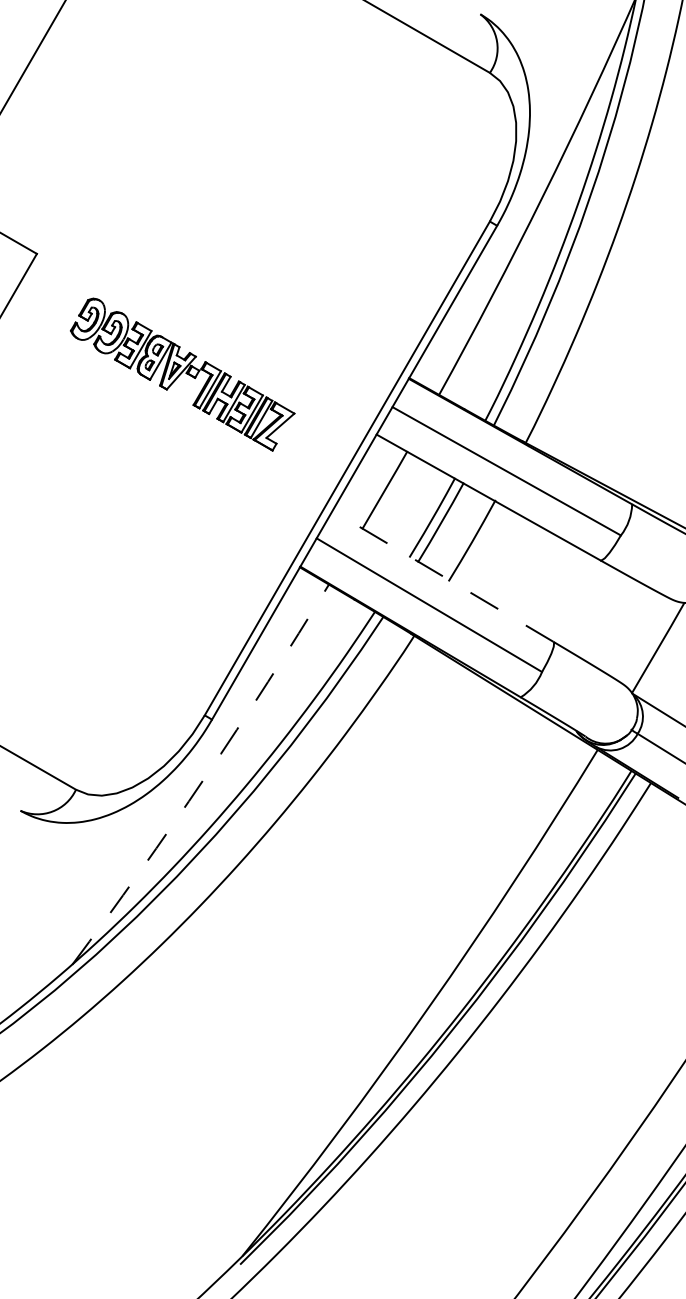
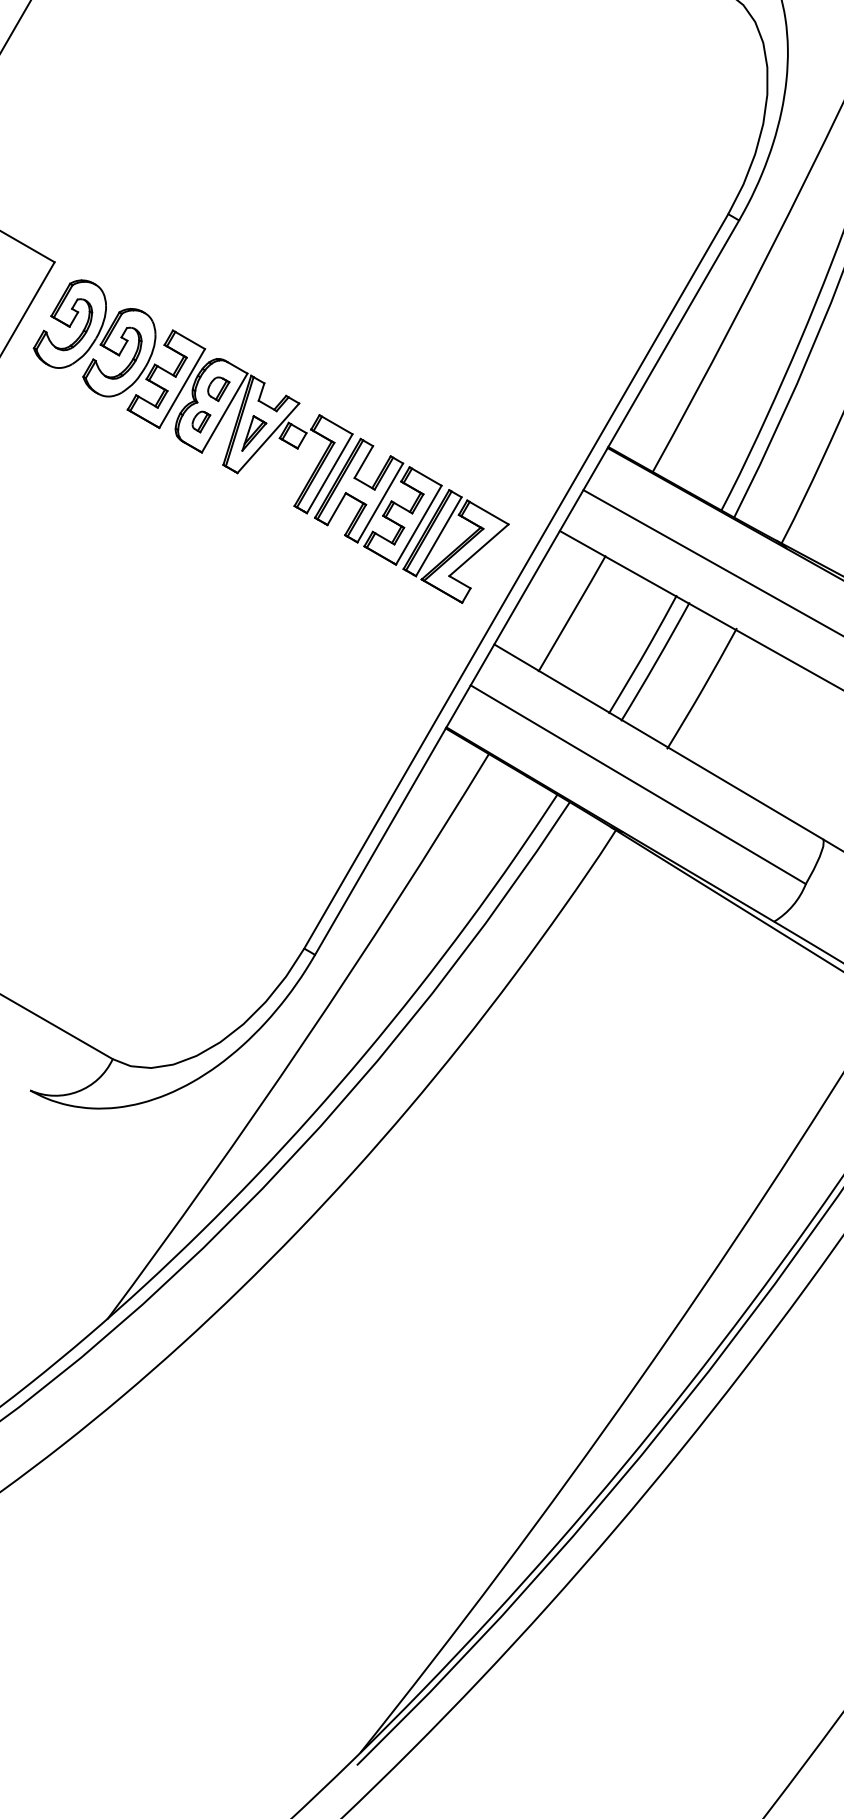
part: (182, 374) -> (271, 441), size x1.43
line: (442, 576) -> (657, 742), dashed -> solid
arc: (205, 777) -> (305, 1040), dashed -> solid

